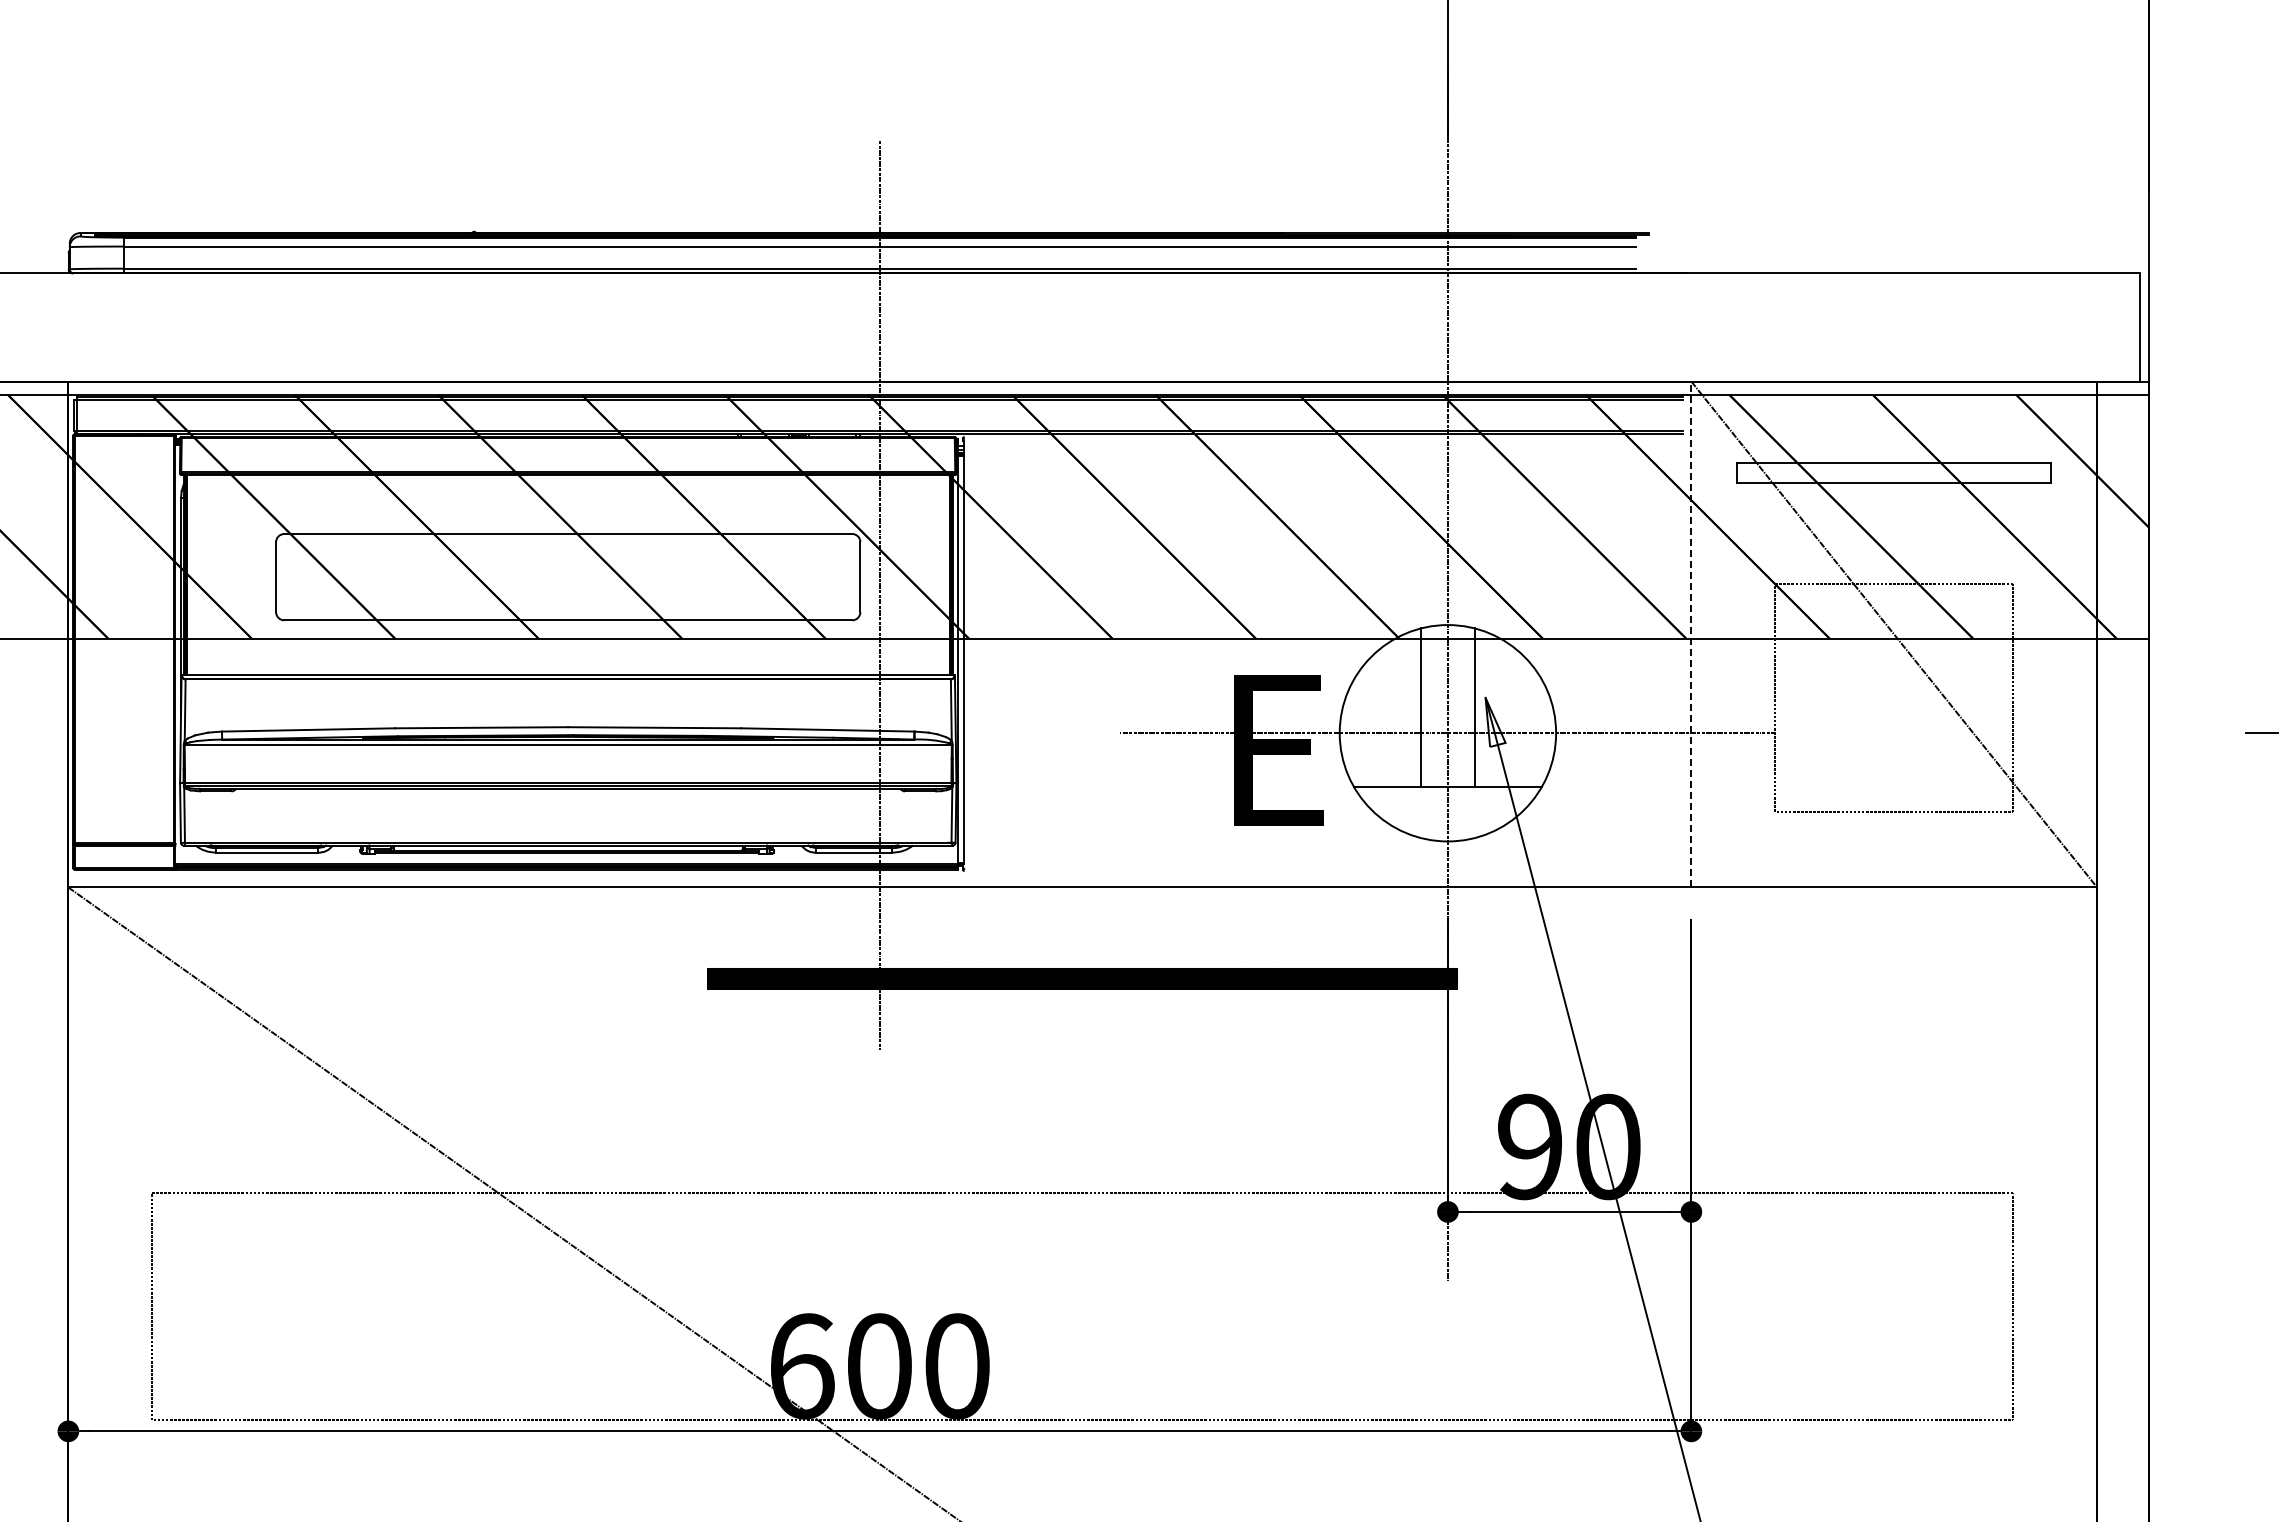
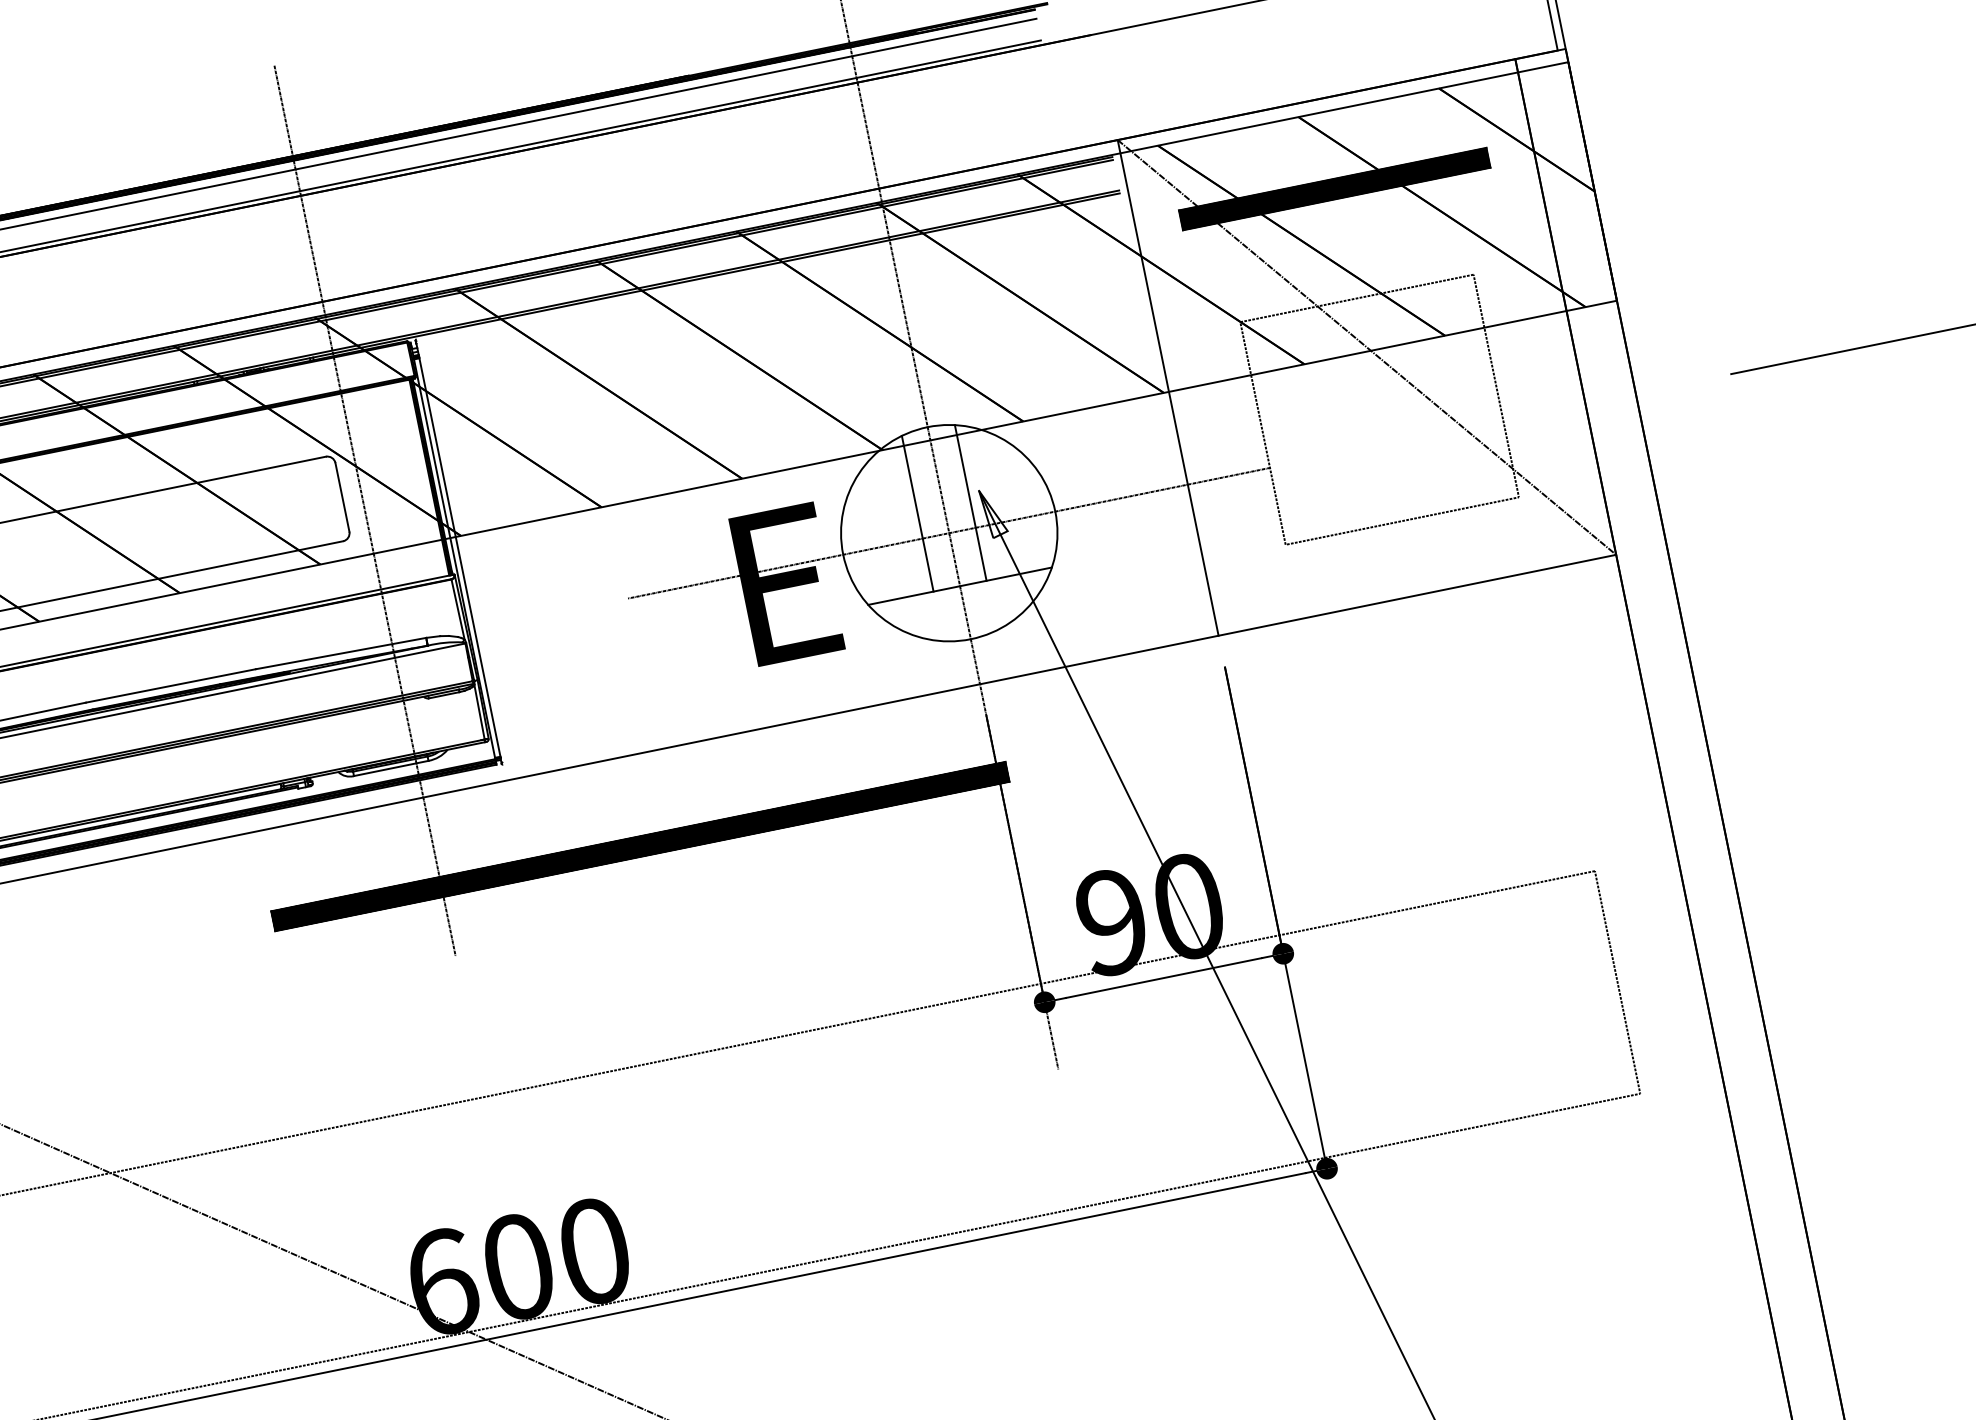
hatch: (1894, 472) -> (1334, 188), added
line: (1691, 634) -> (1168, 387), dashed -> solid

